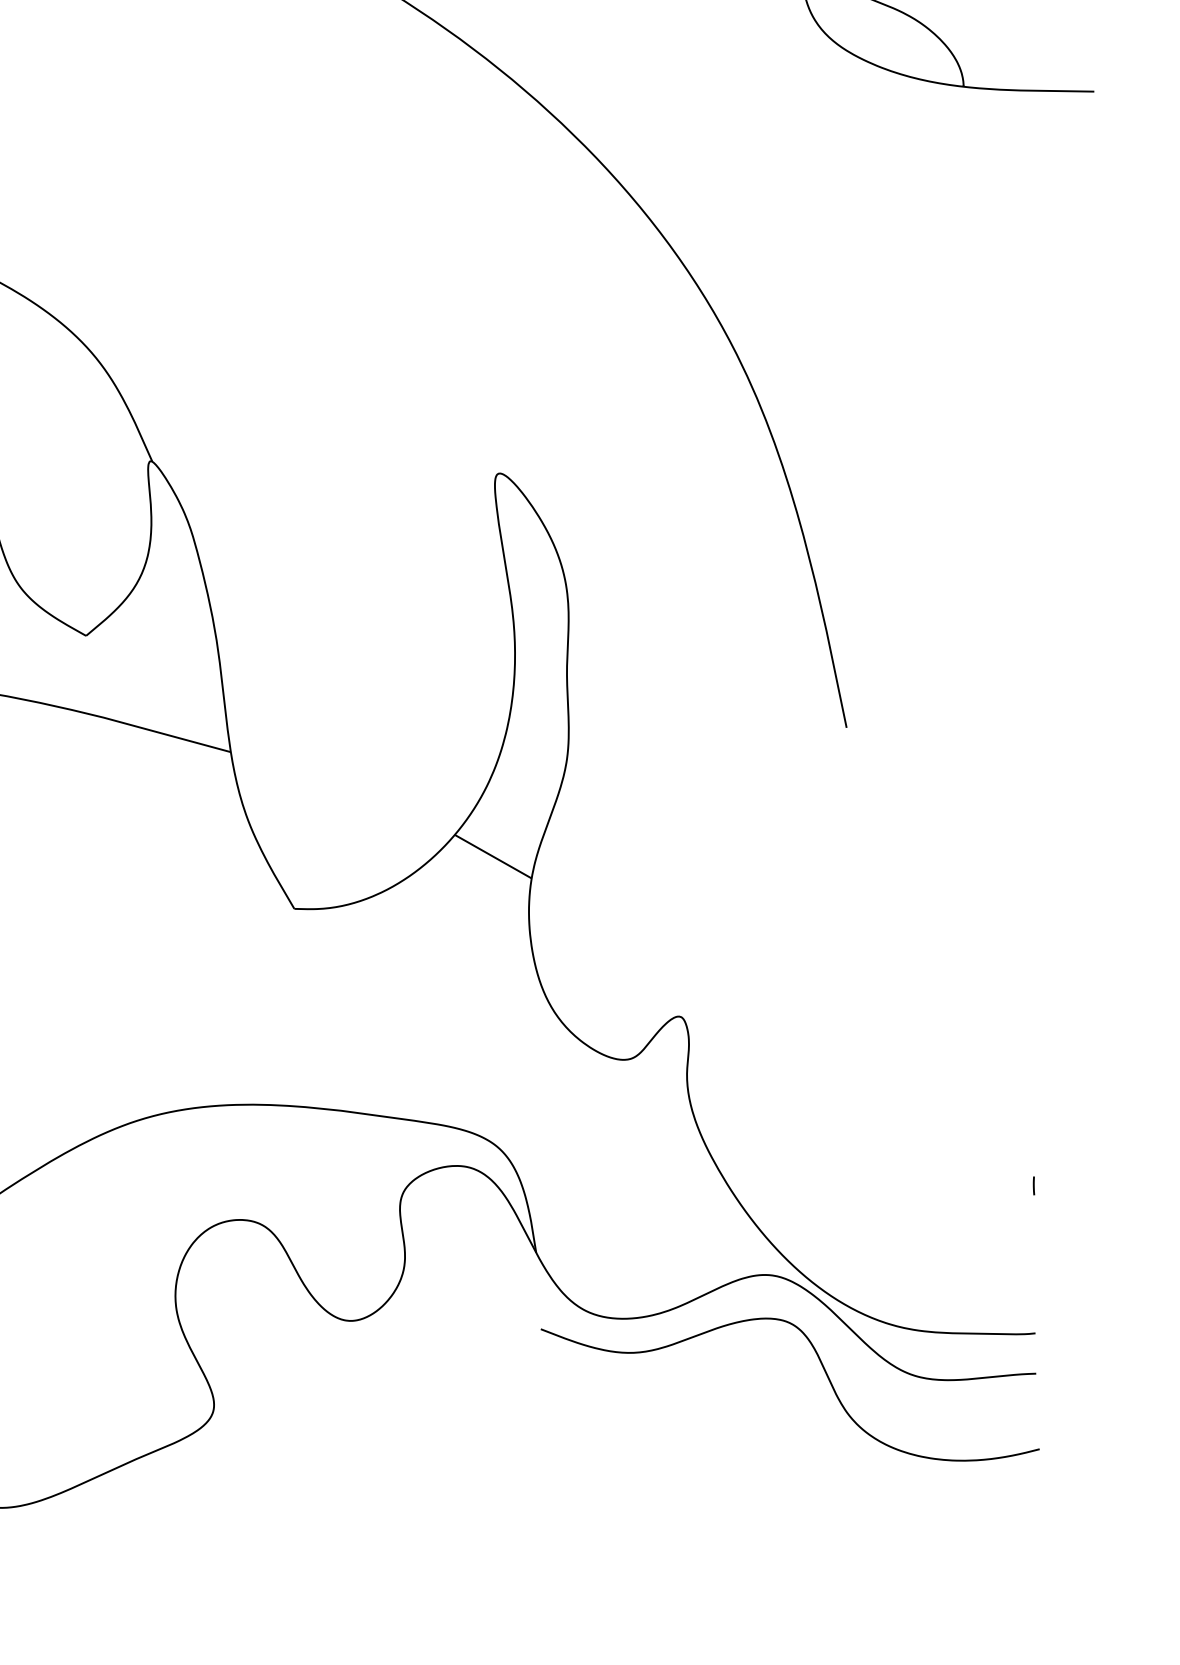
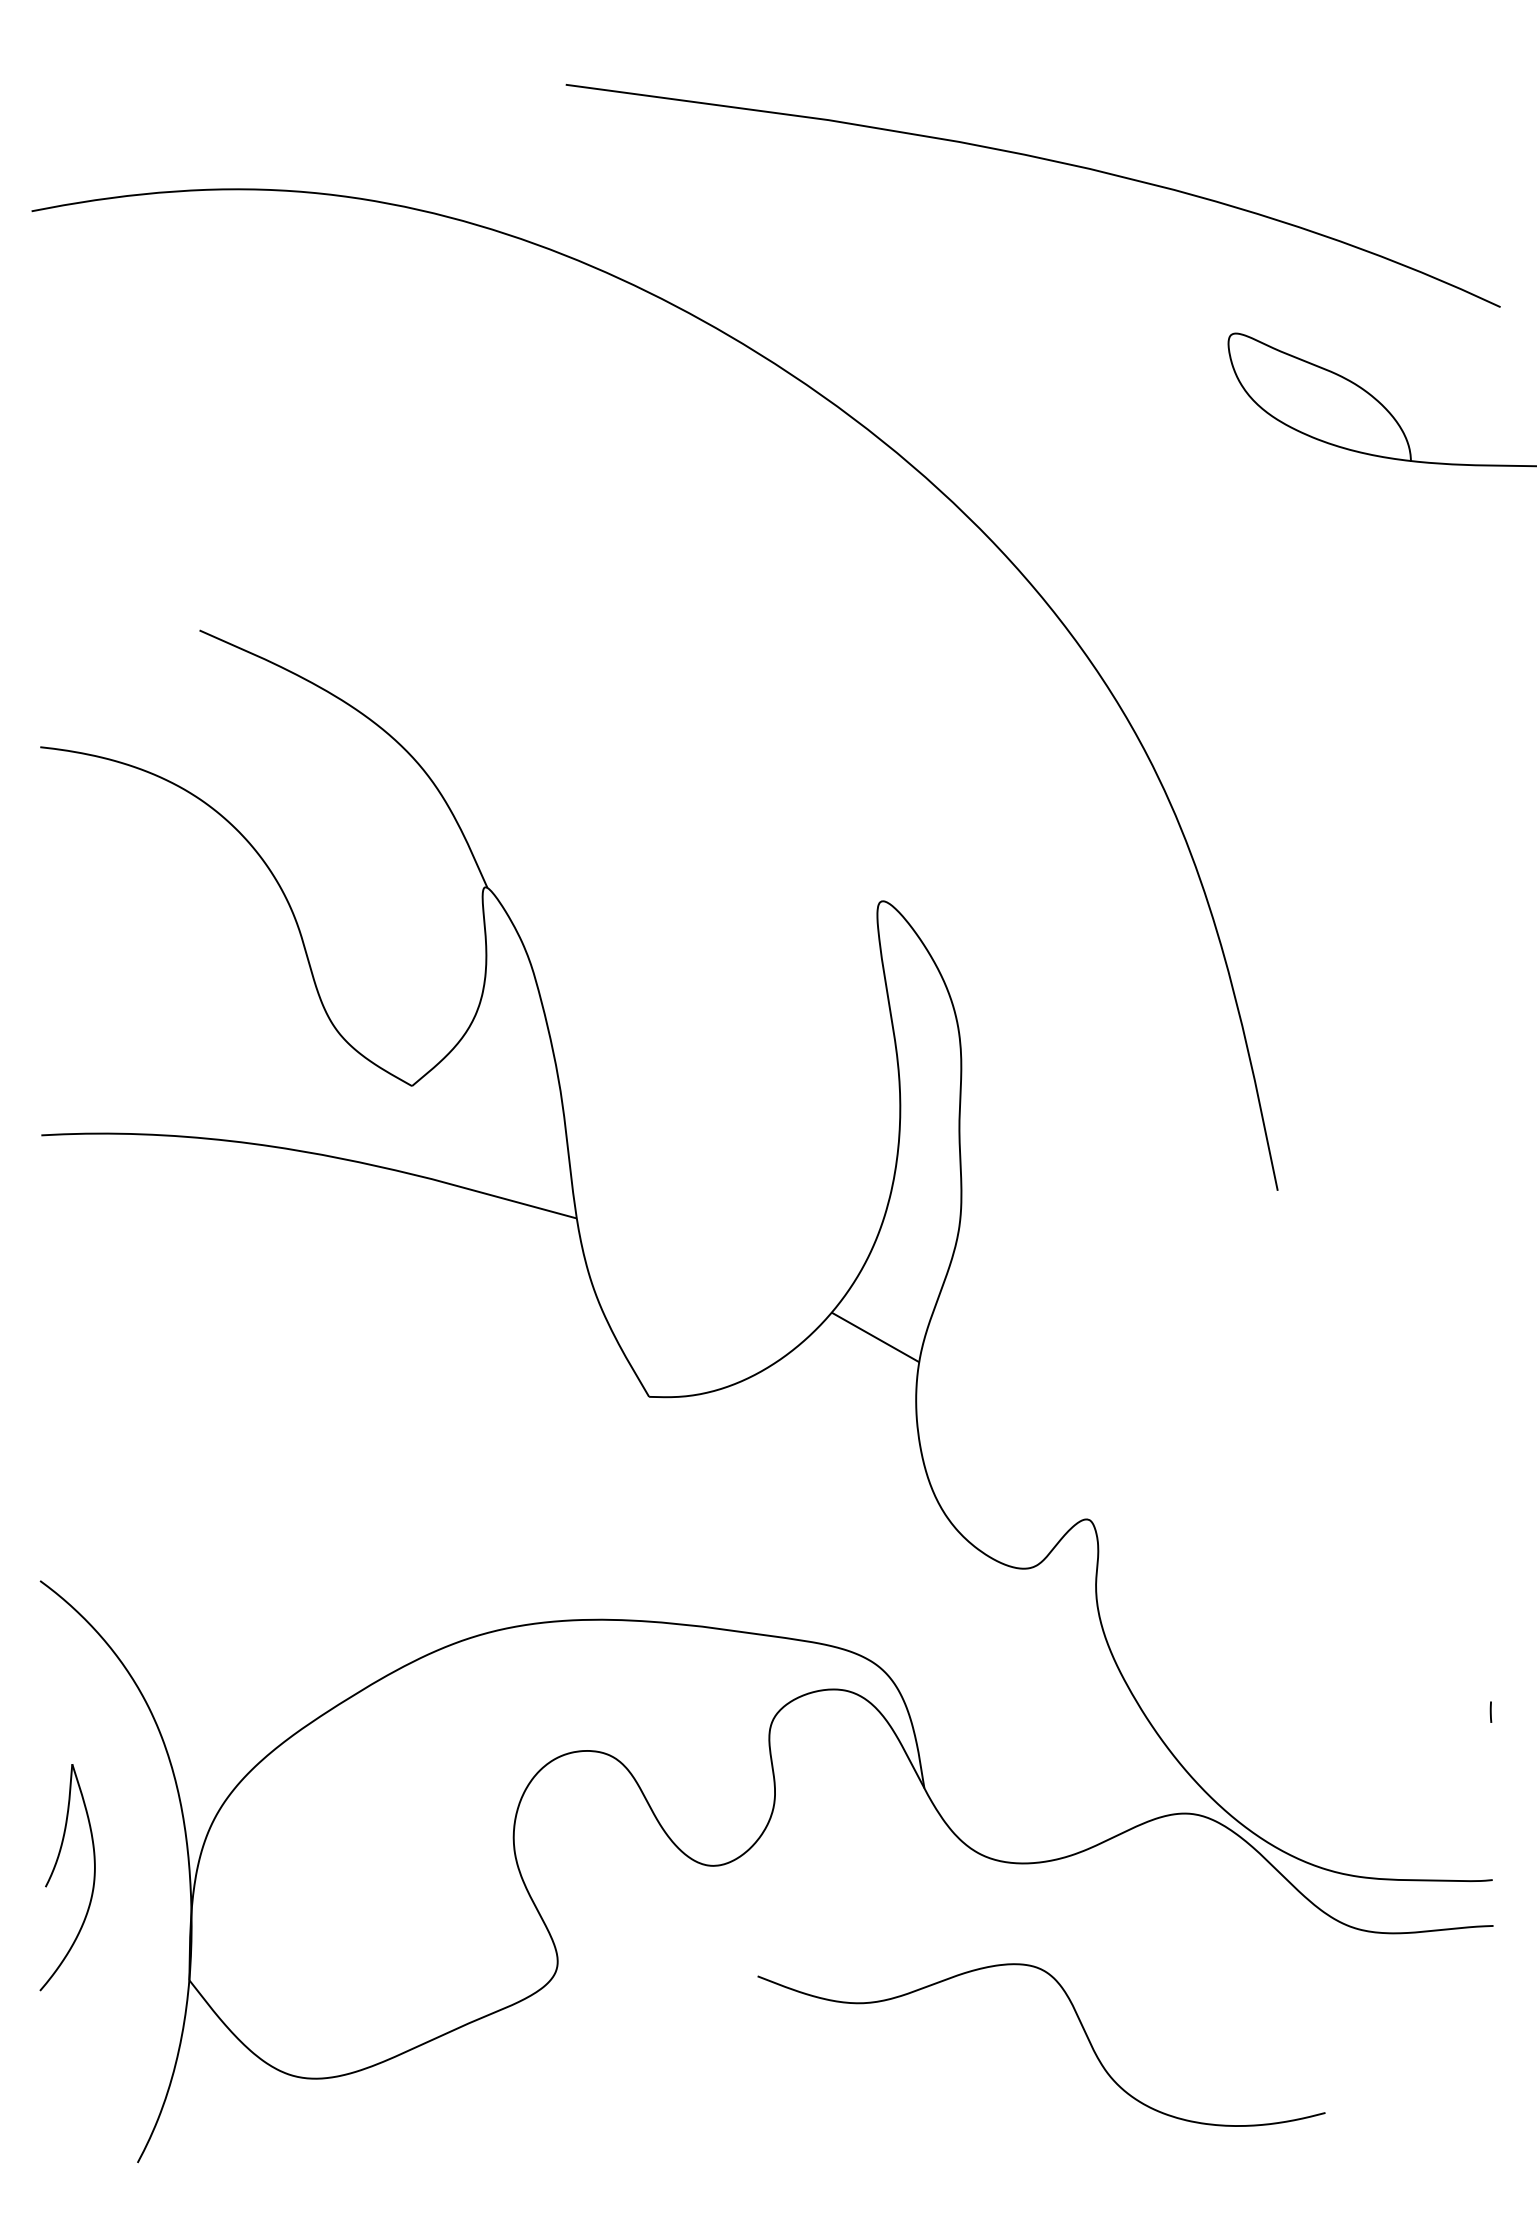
curve: (824, 1371) -> (1080, 2024), moved

